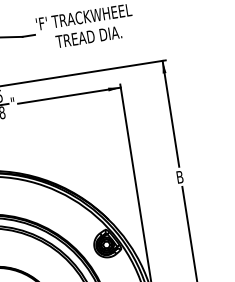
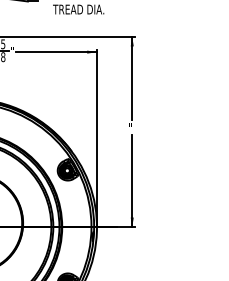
text: (179, 176) -> (131, 127), B -> "

